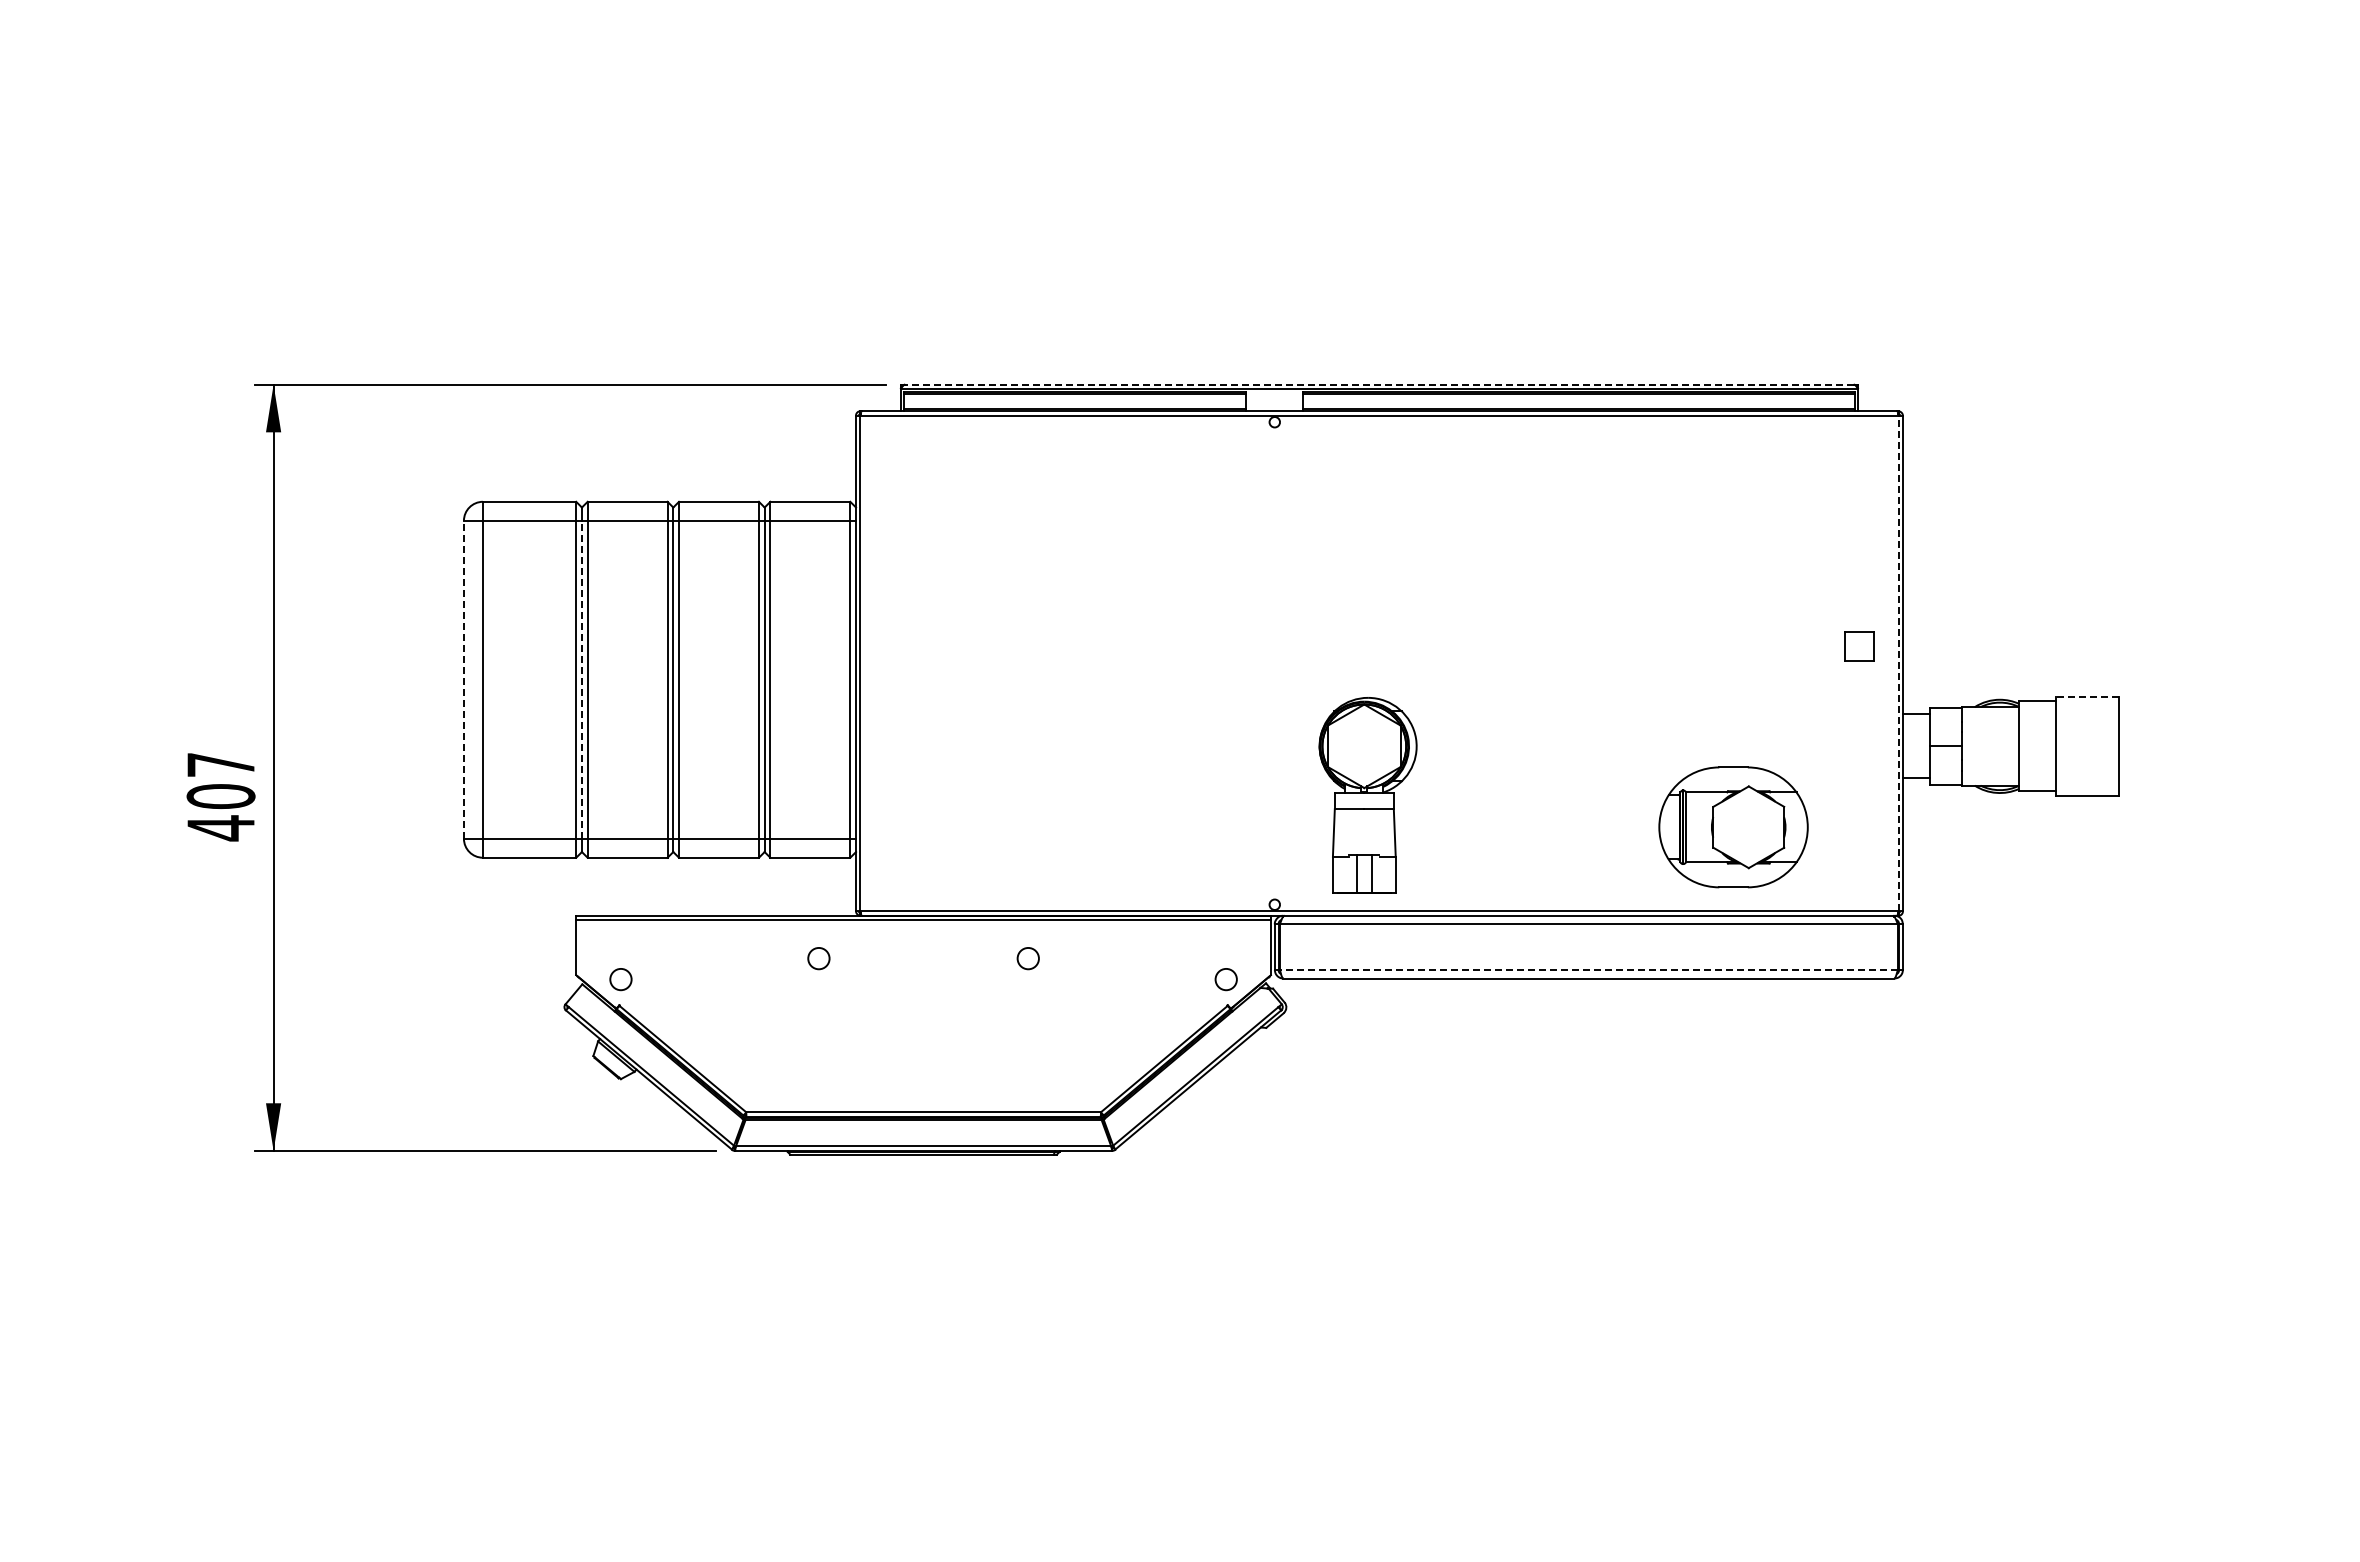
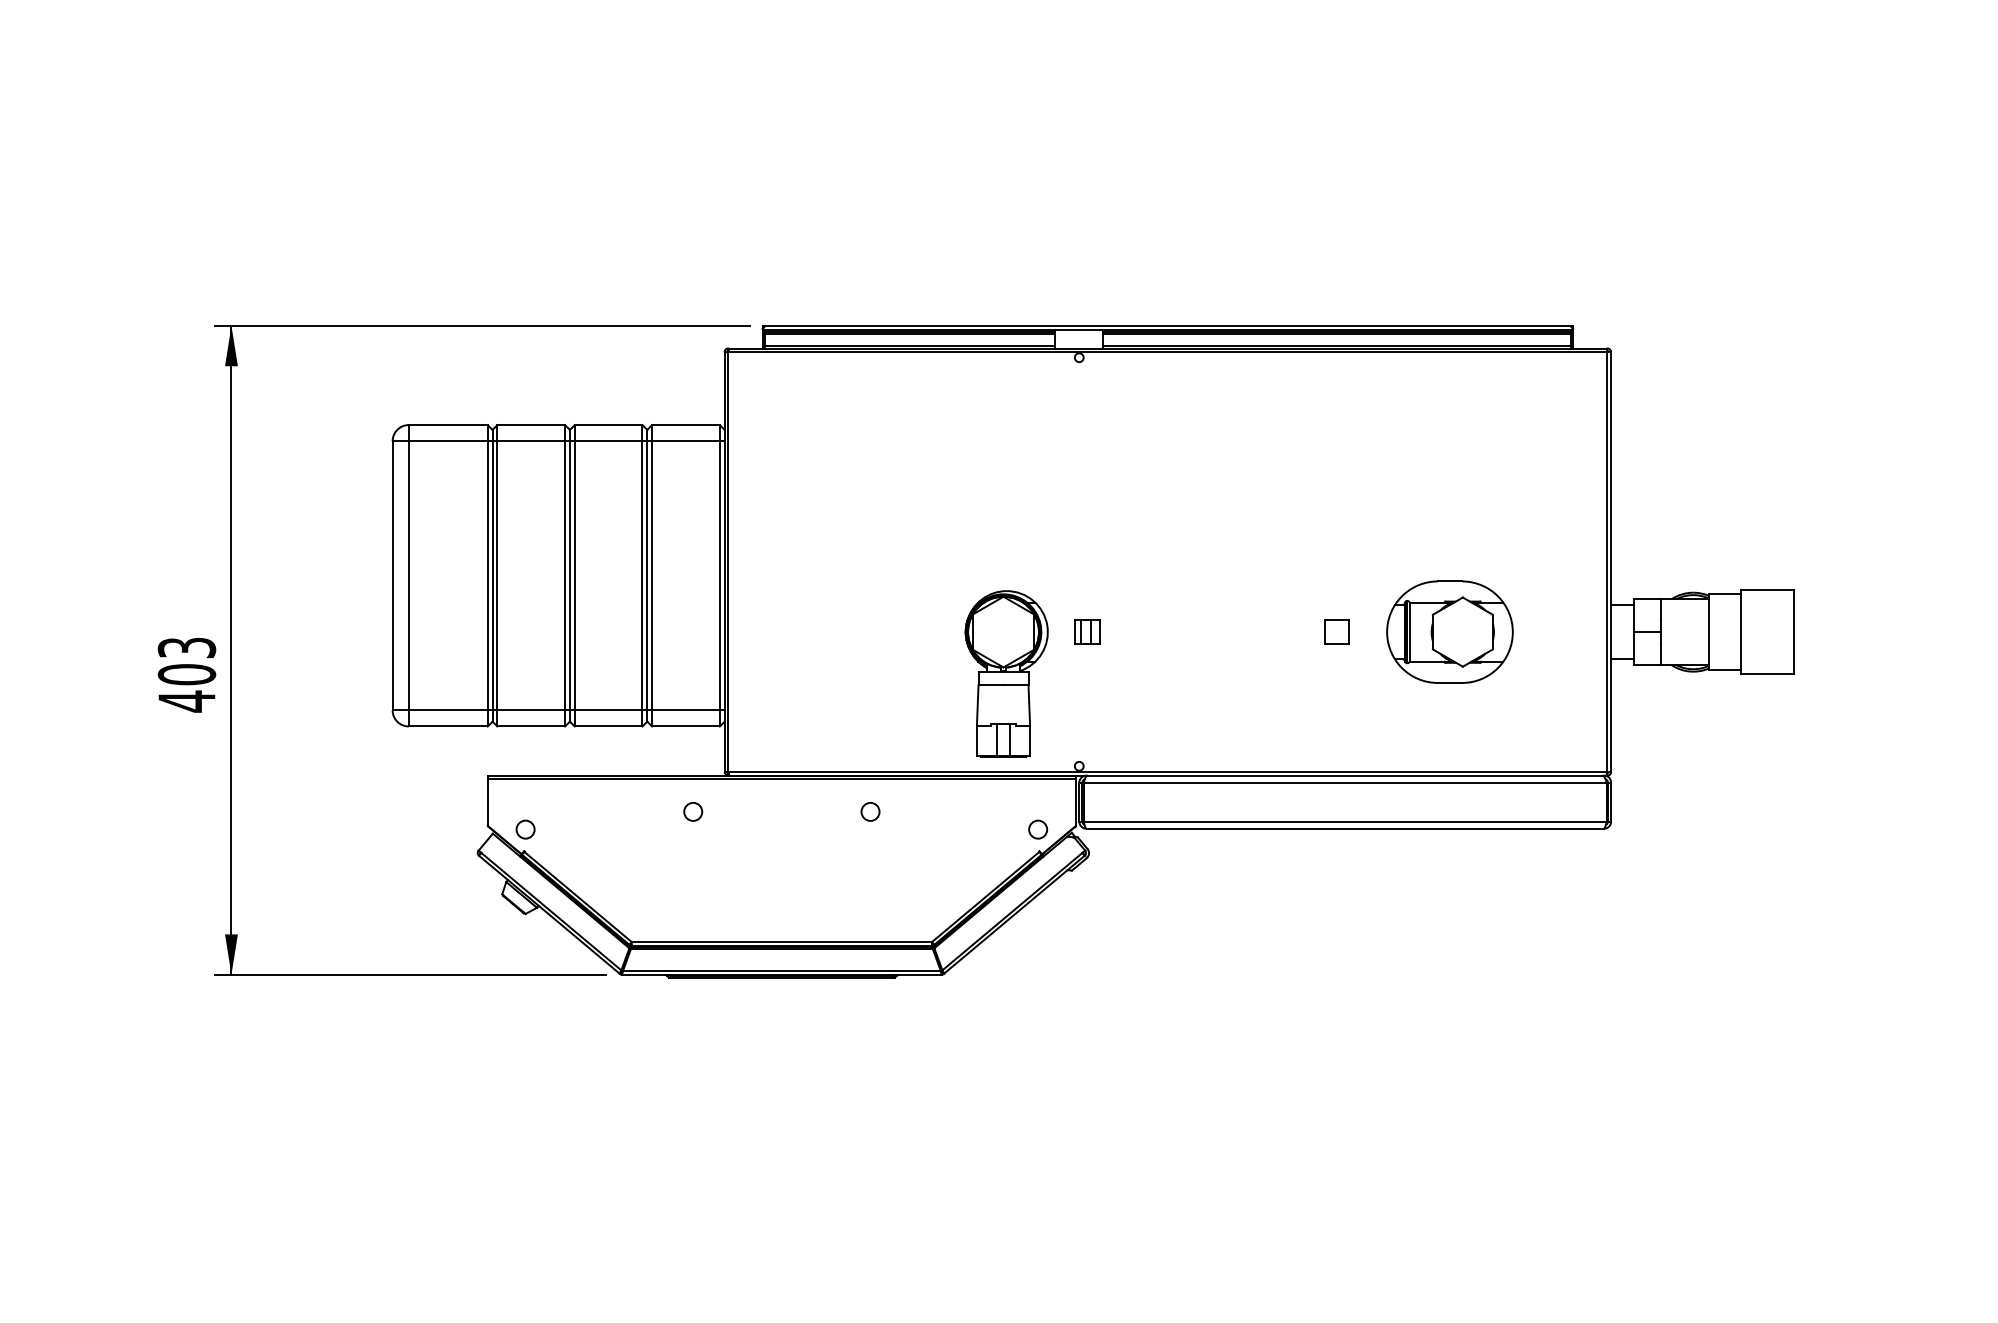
line: (1378, 384) -> (1167, 325), dashed -> solid
part: (1859, 646) -> (1337, 632), moved
line: (1898, 663) -> (1607, 562), dashed -> solid
line: (463, 679) -> (392, 575), dashed -> solid
line: (581, 679) -> (492, 575), dashed -> solid
line: (2087, 696) -> (1767, 589), dashed -> solid
part: (1284, 746) -> (1087, 632), added
text: (220, 764) -> (186, 647), 407 -> 403
part: (1367, 795) -> (1006, 673), moved
part: (1733, 827) -> (1449, 632), moved
line: (1588, 970) -> (1344, 821), dashed -> solid

